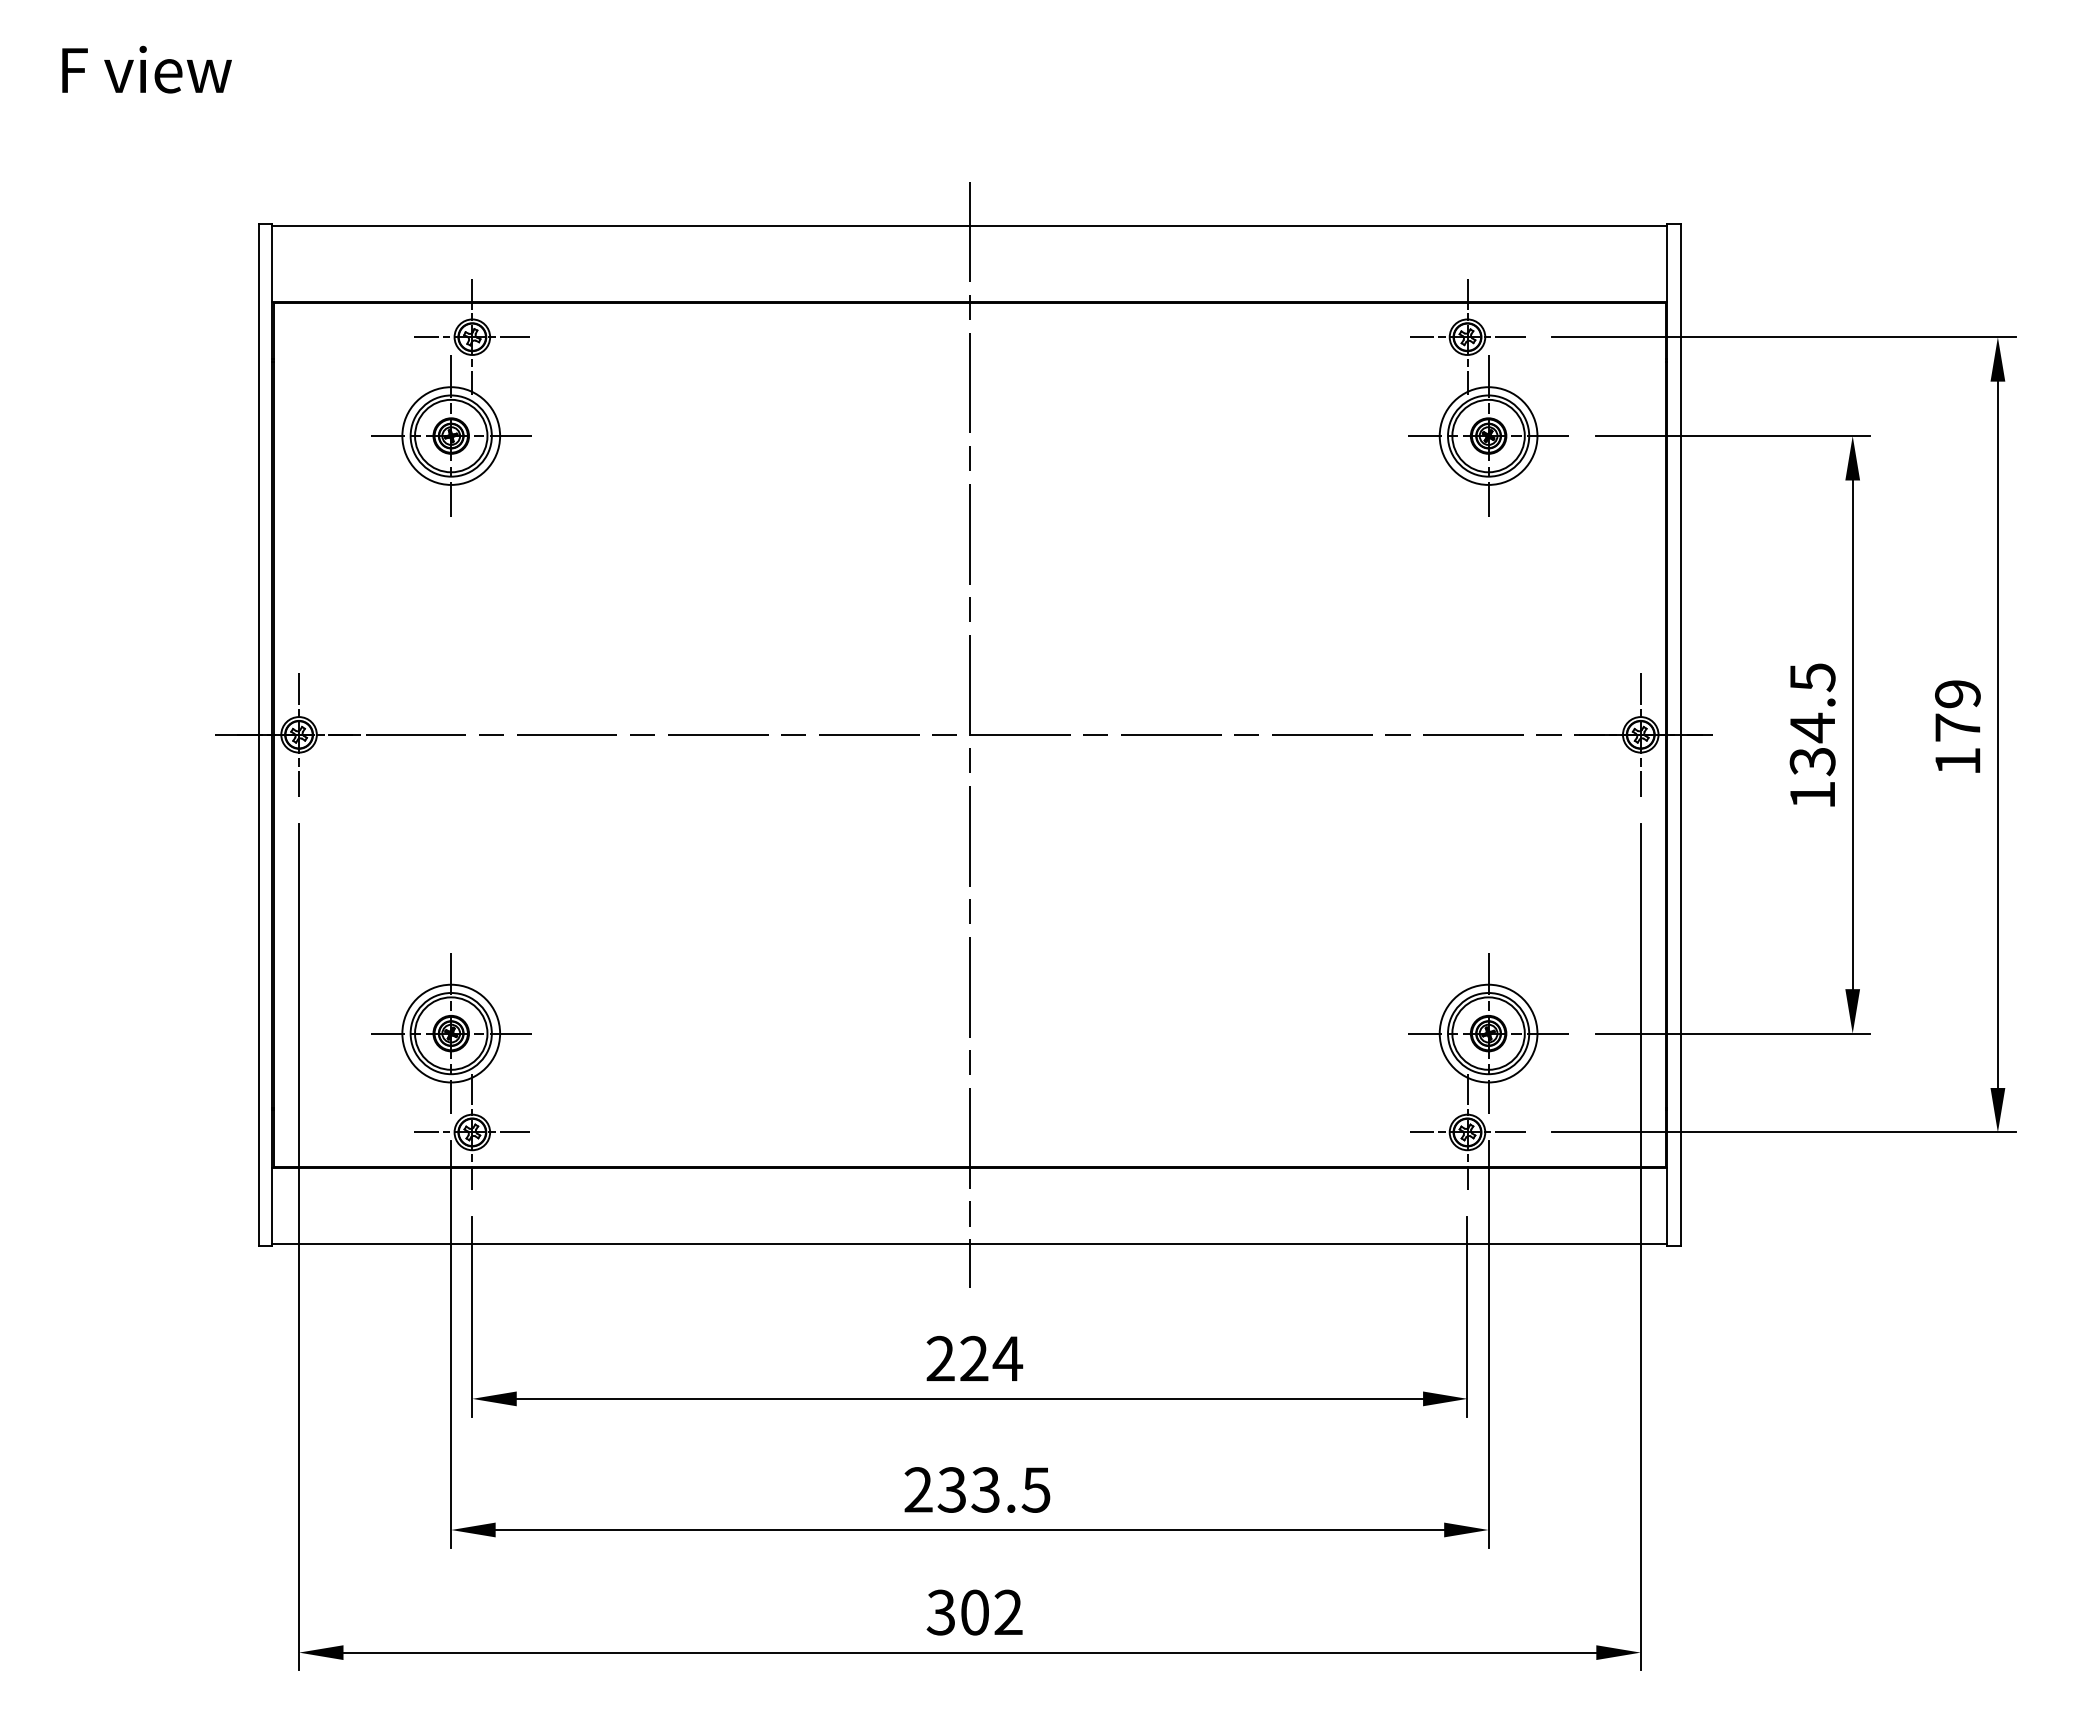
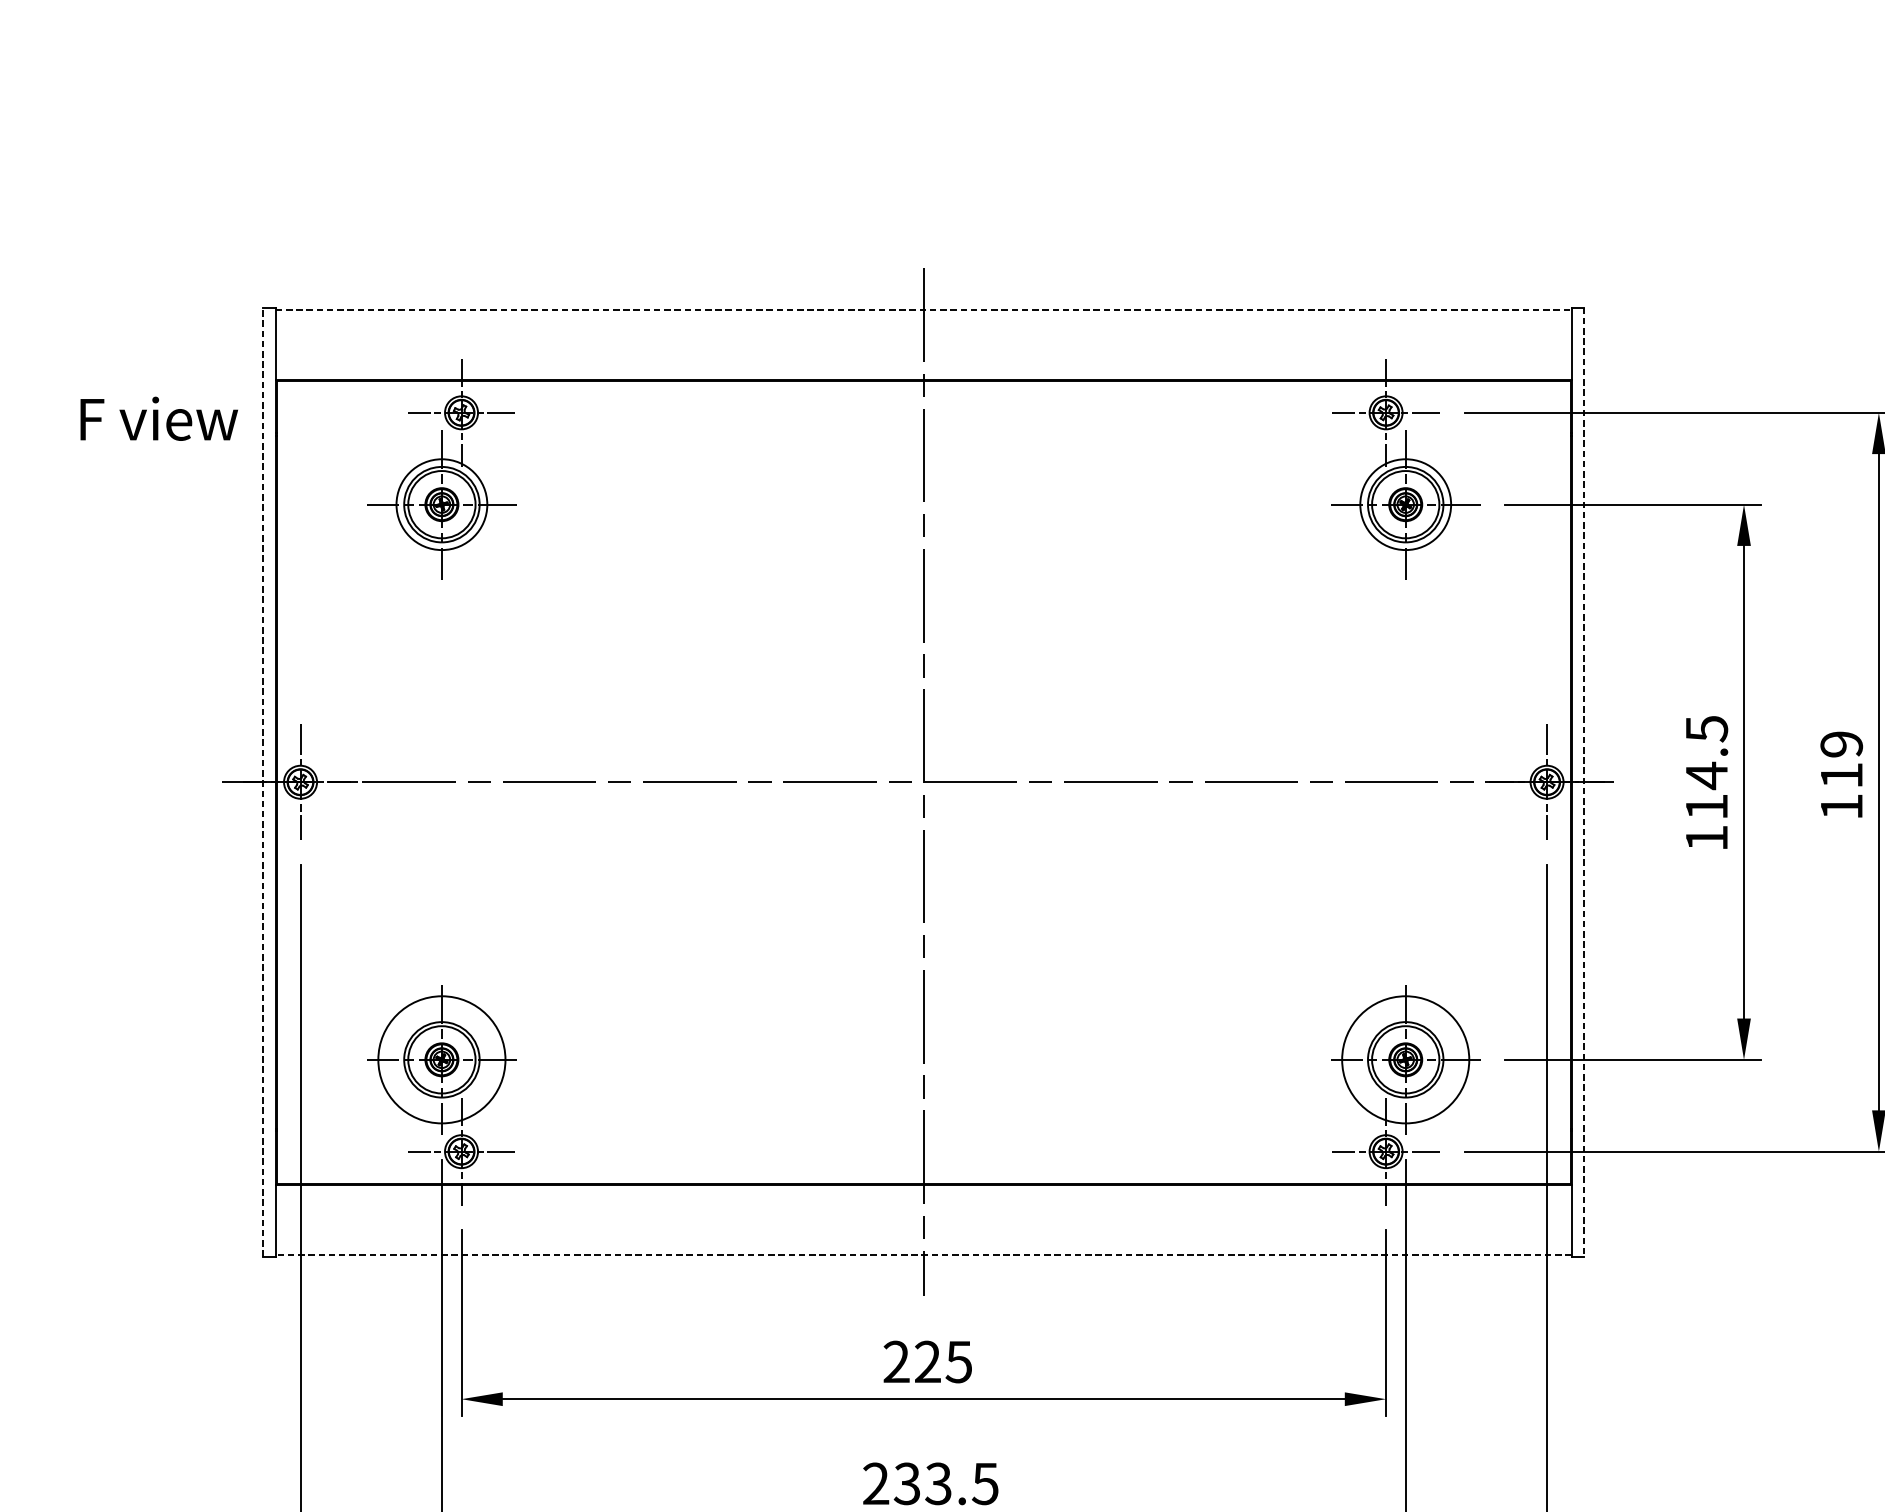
text: (146, 69) -> (158, 418), moved
line: (970, 226) -> (924, 309), solid -> dashed
text: (1957, 727) -> (1841, 775), 179 -> 119
line: (259, 734) -> (263, 781), solid -> dashed
line: (1680, 734) -> (1584, 781), solid -> dashed
text: (1812, 762) -> (1706, 807), 134.5 -> 114.5
circle: (451, 1033) -> (442, 1059), size x1.4
circle: (1488, 1033) -> (1405, 1059), size x1.4
line: (969, 1243) -> (923, 1254), solid -> dashed
text: (1007, 1358) -> (958, 1361), 224 -> 225

